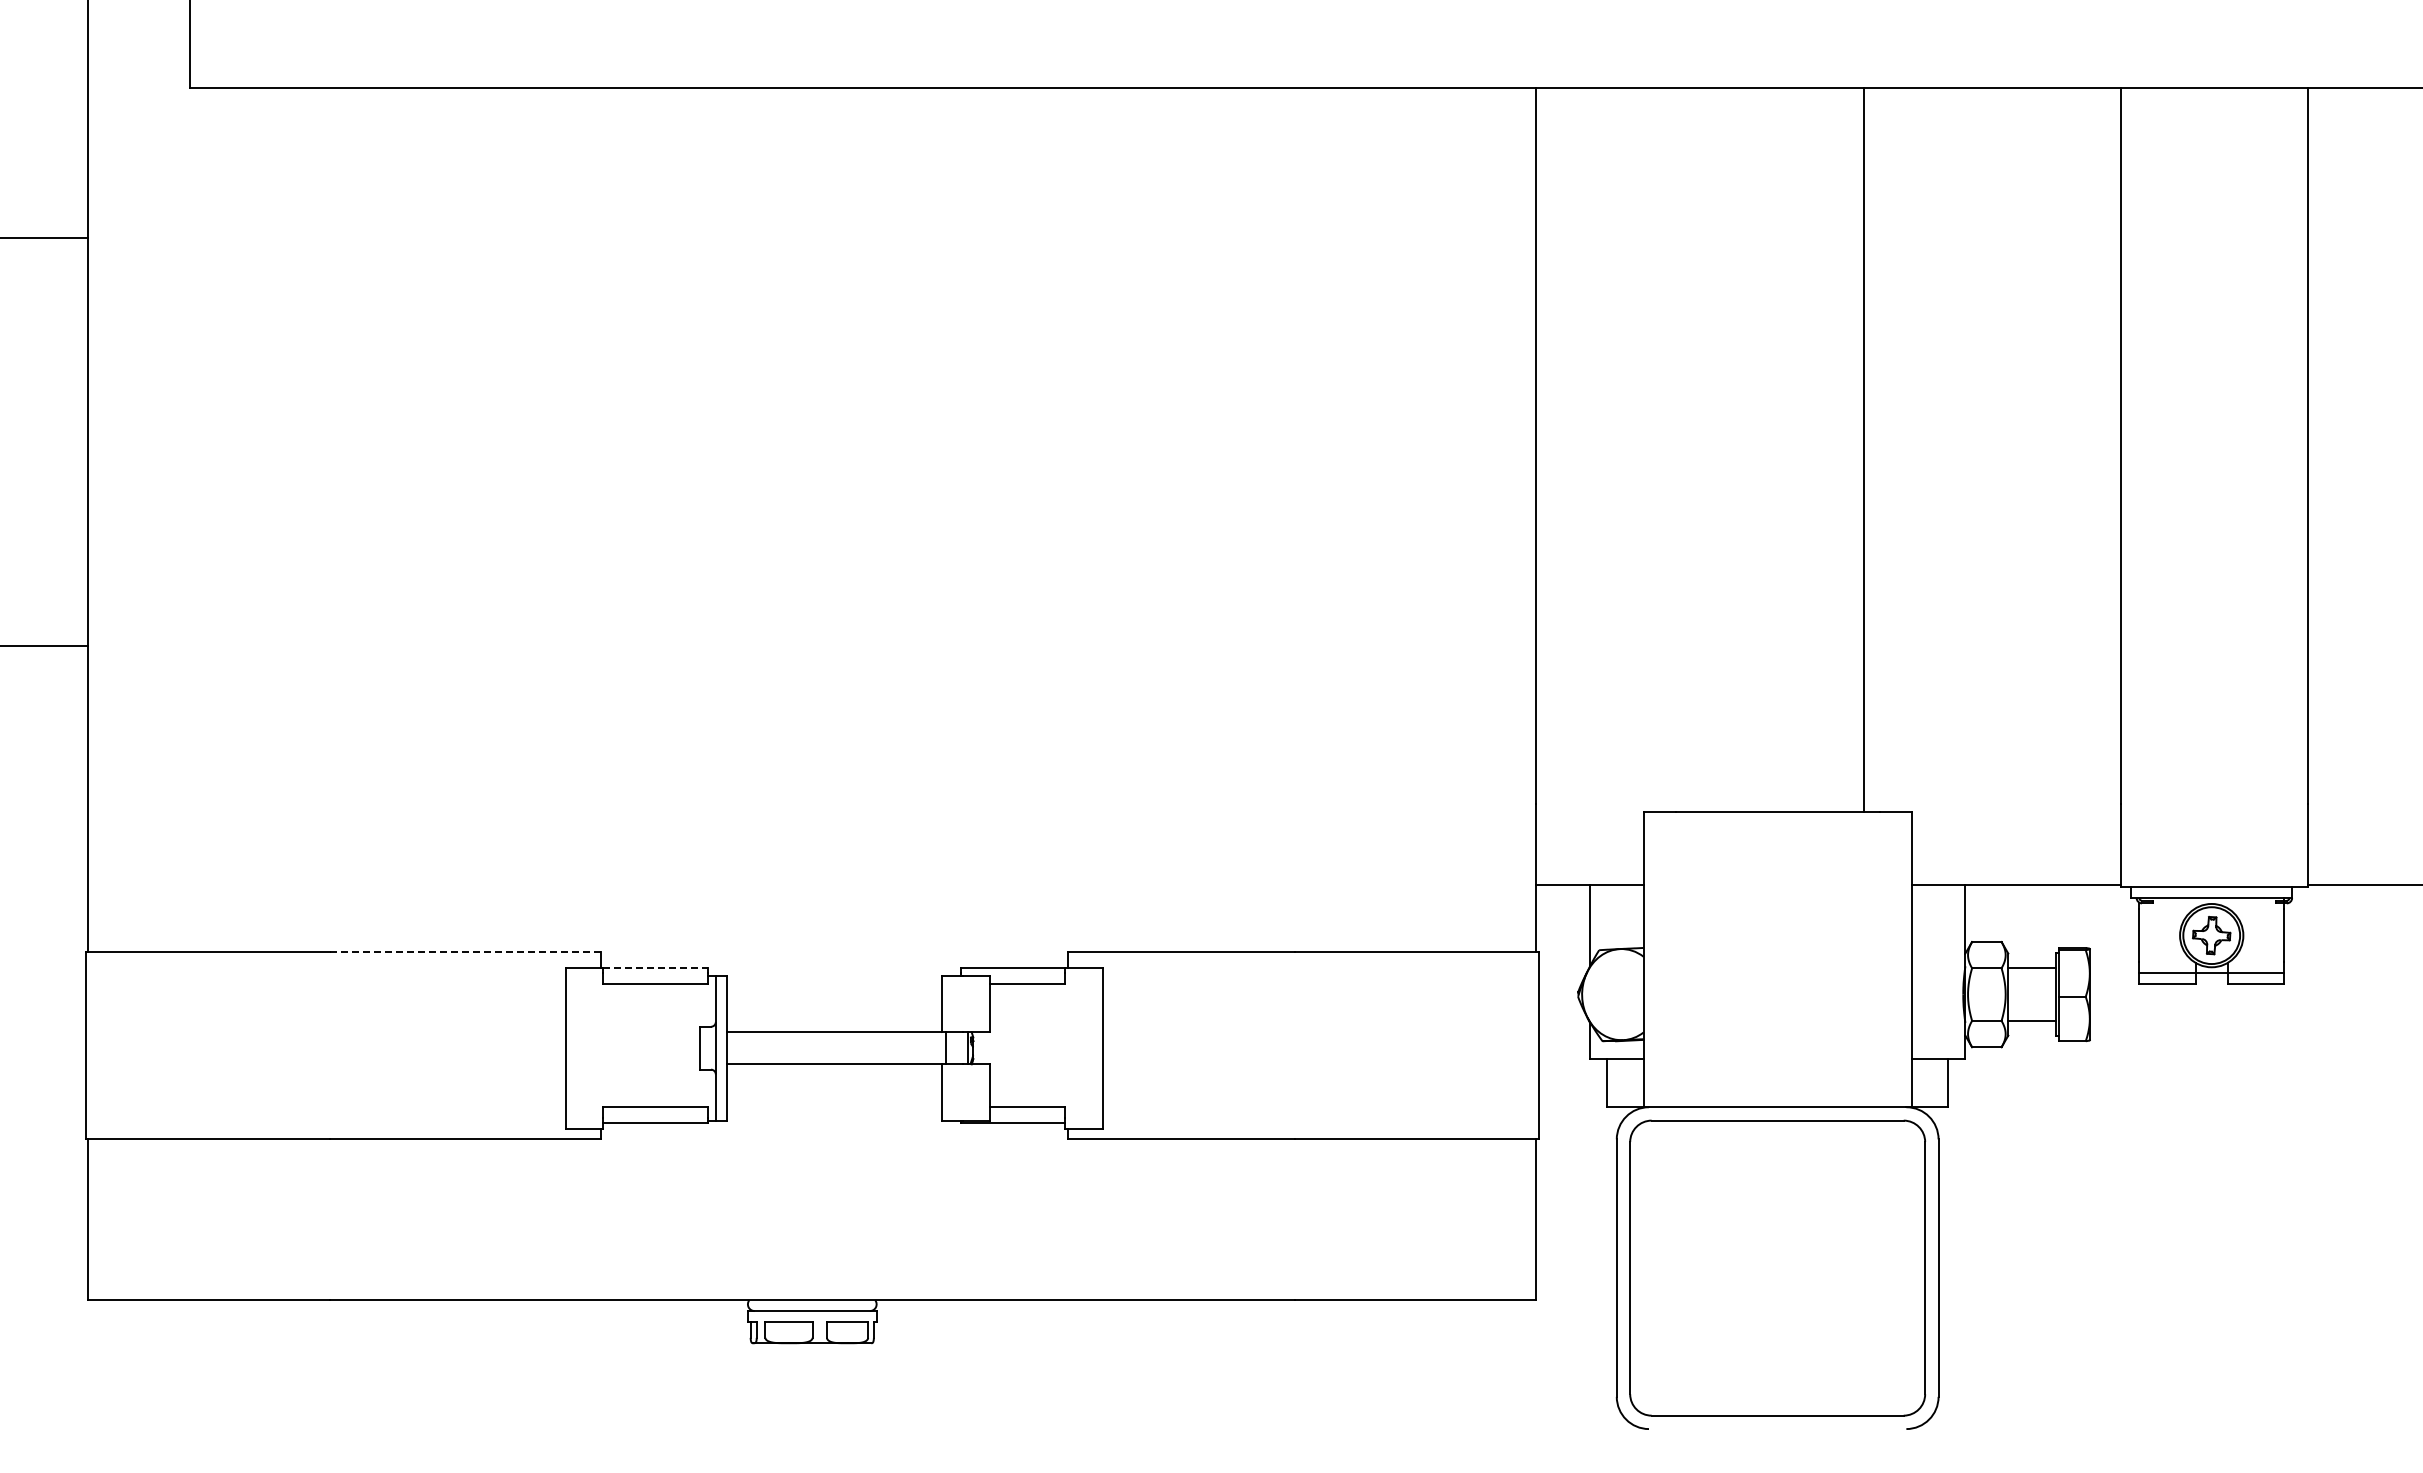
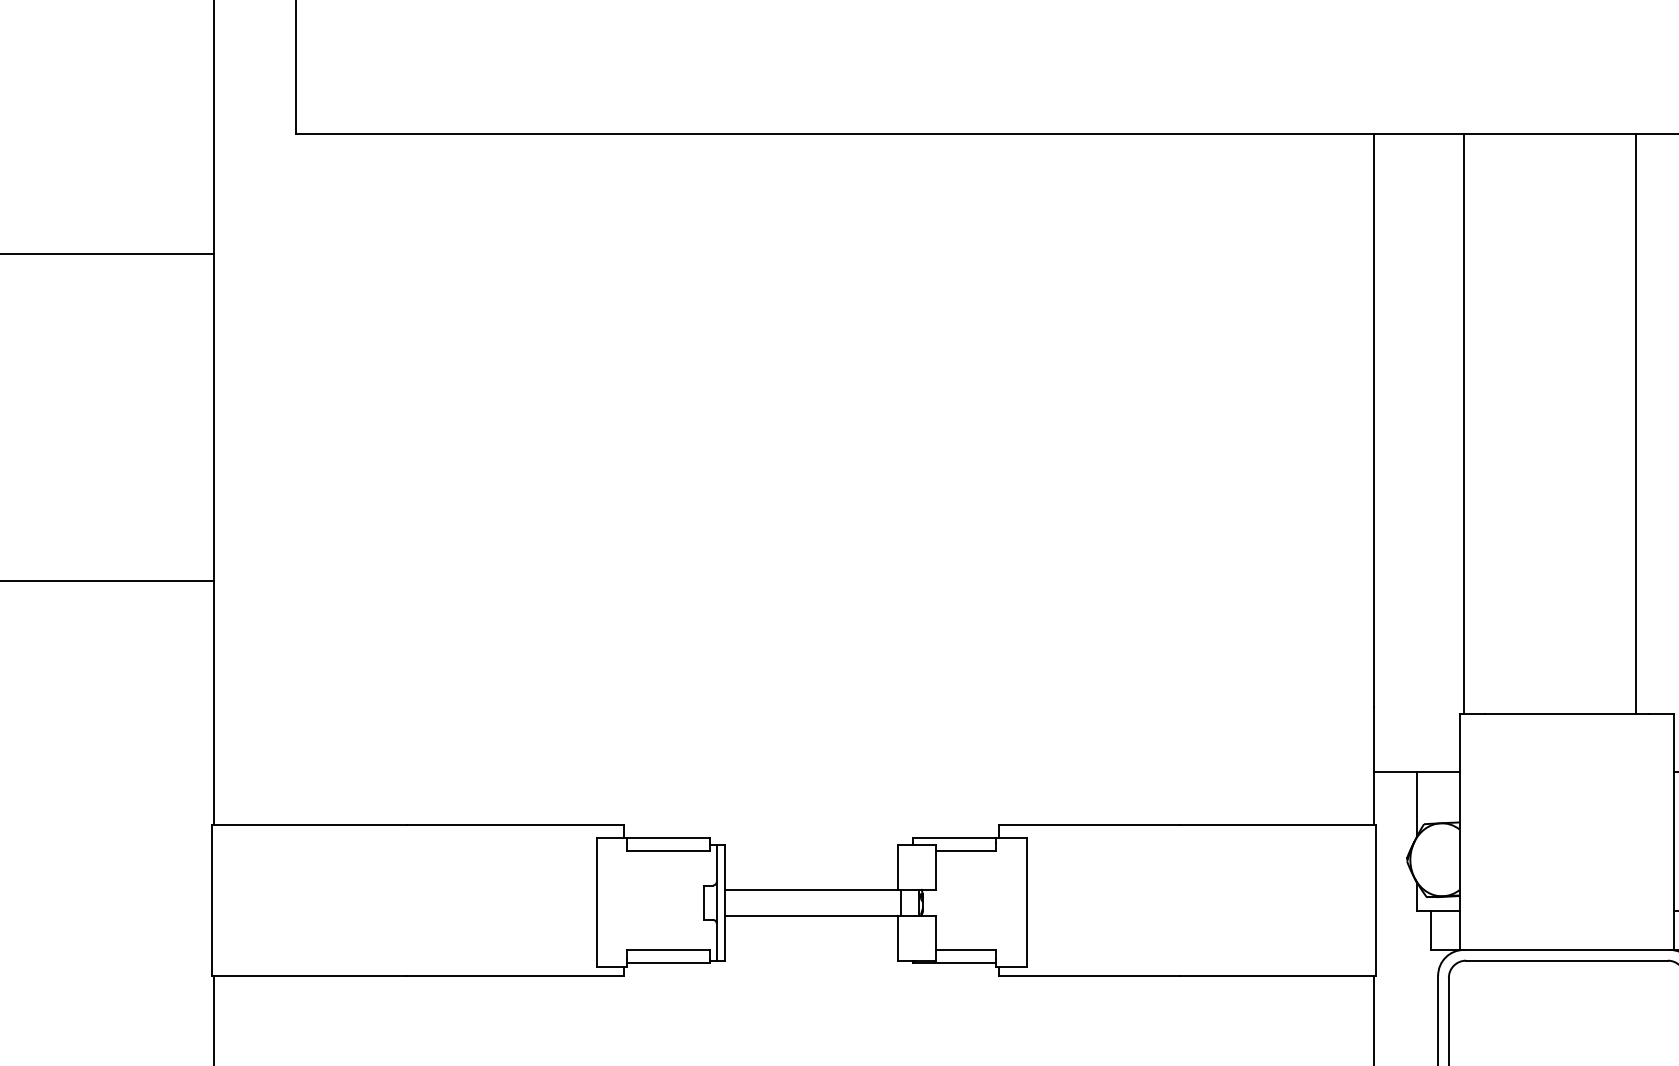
line: (1648, 450) -> (1463, 424), added
line: (465, 951) -> (516, 825), dashed -> solid
line: (656, 967) -> (669, 838), dashed -> solid

